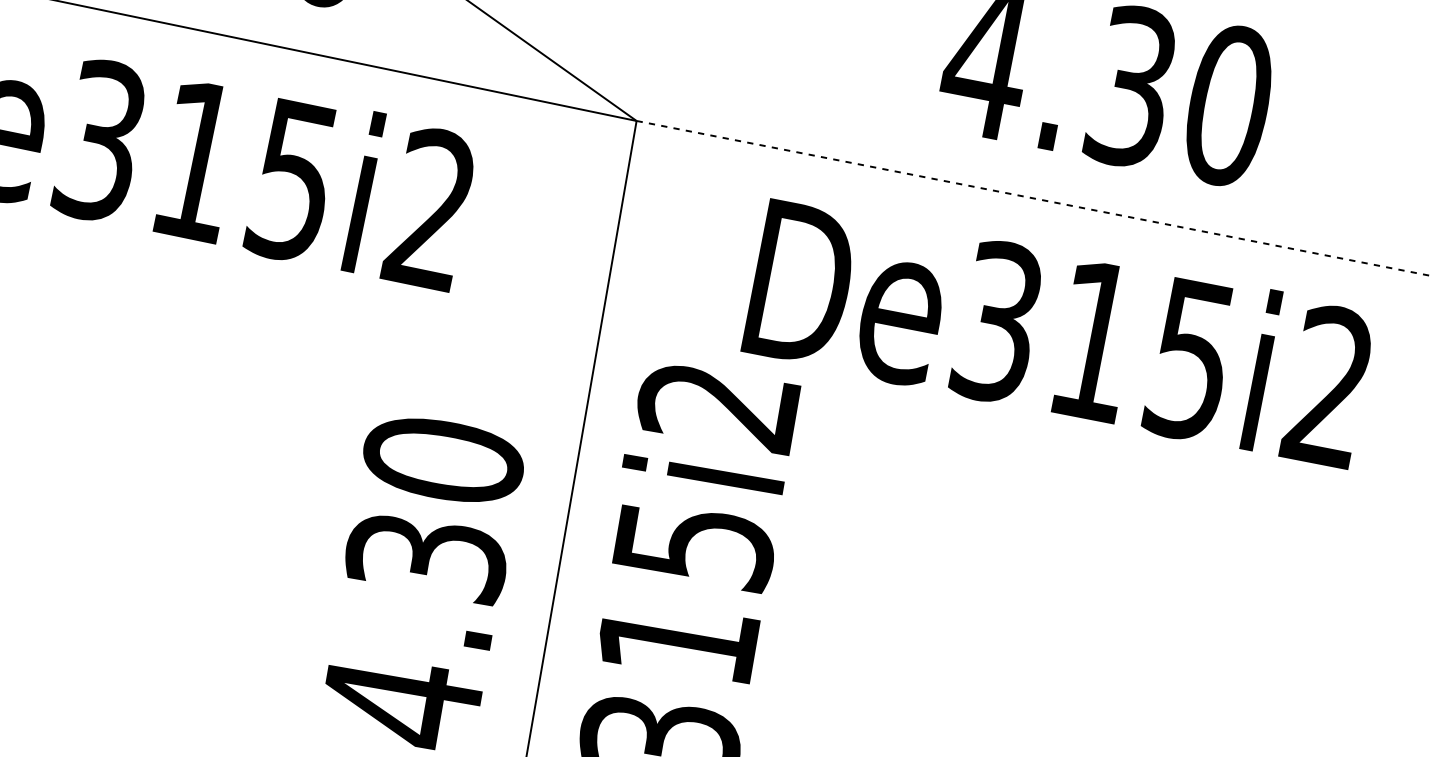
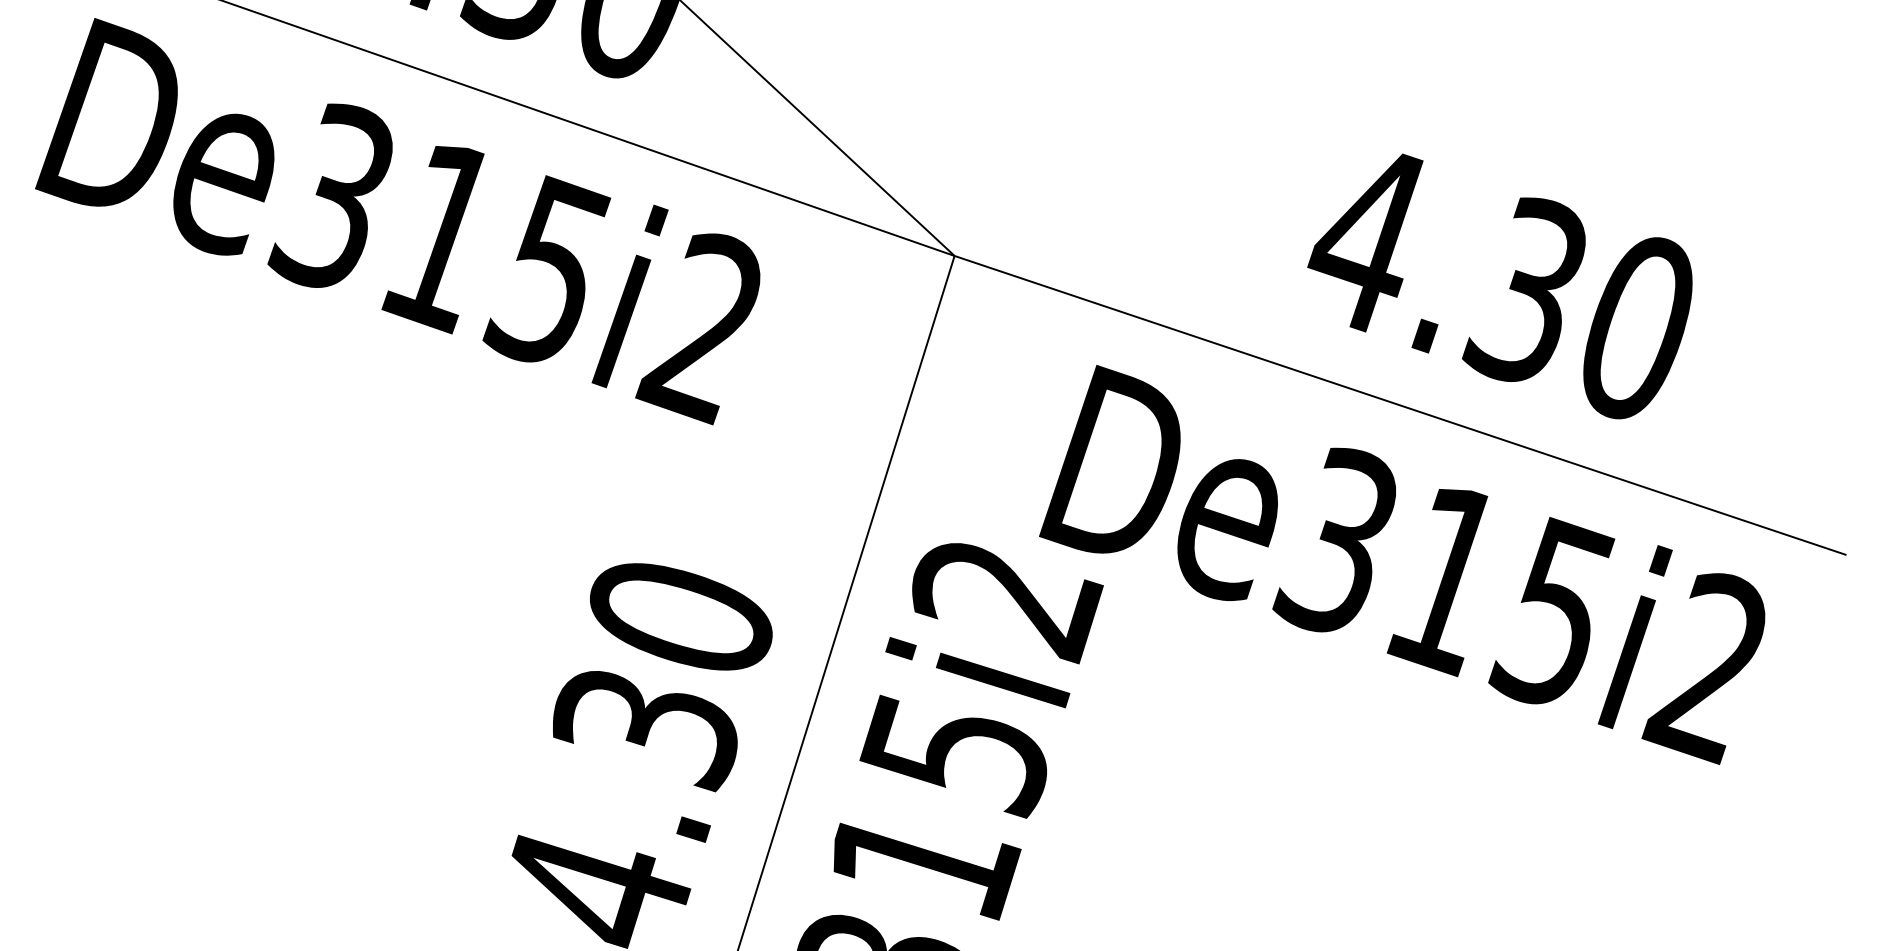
line: (1035, 198) -> (1401, 405), dashed -> solid

